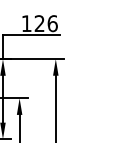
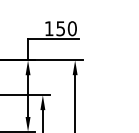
text: (46, 23) -> (66, 28), 126 -> 150

